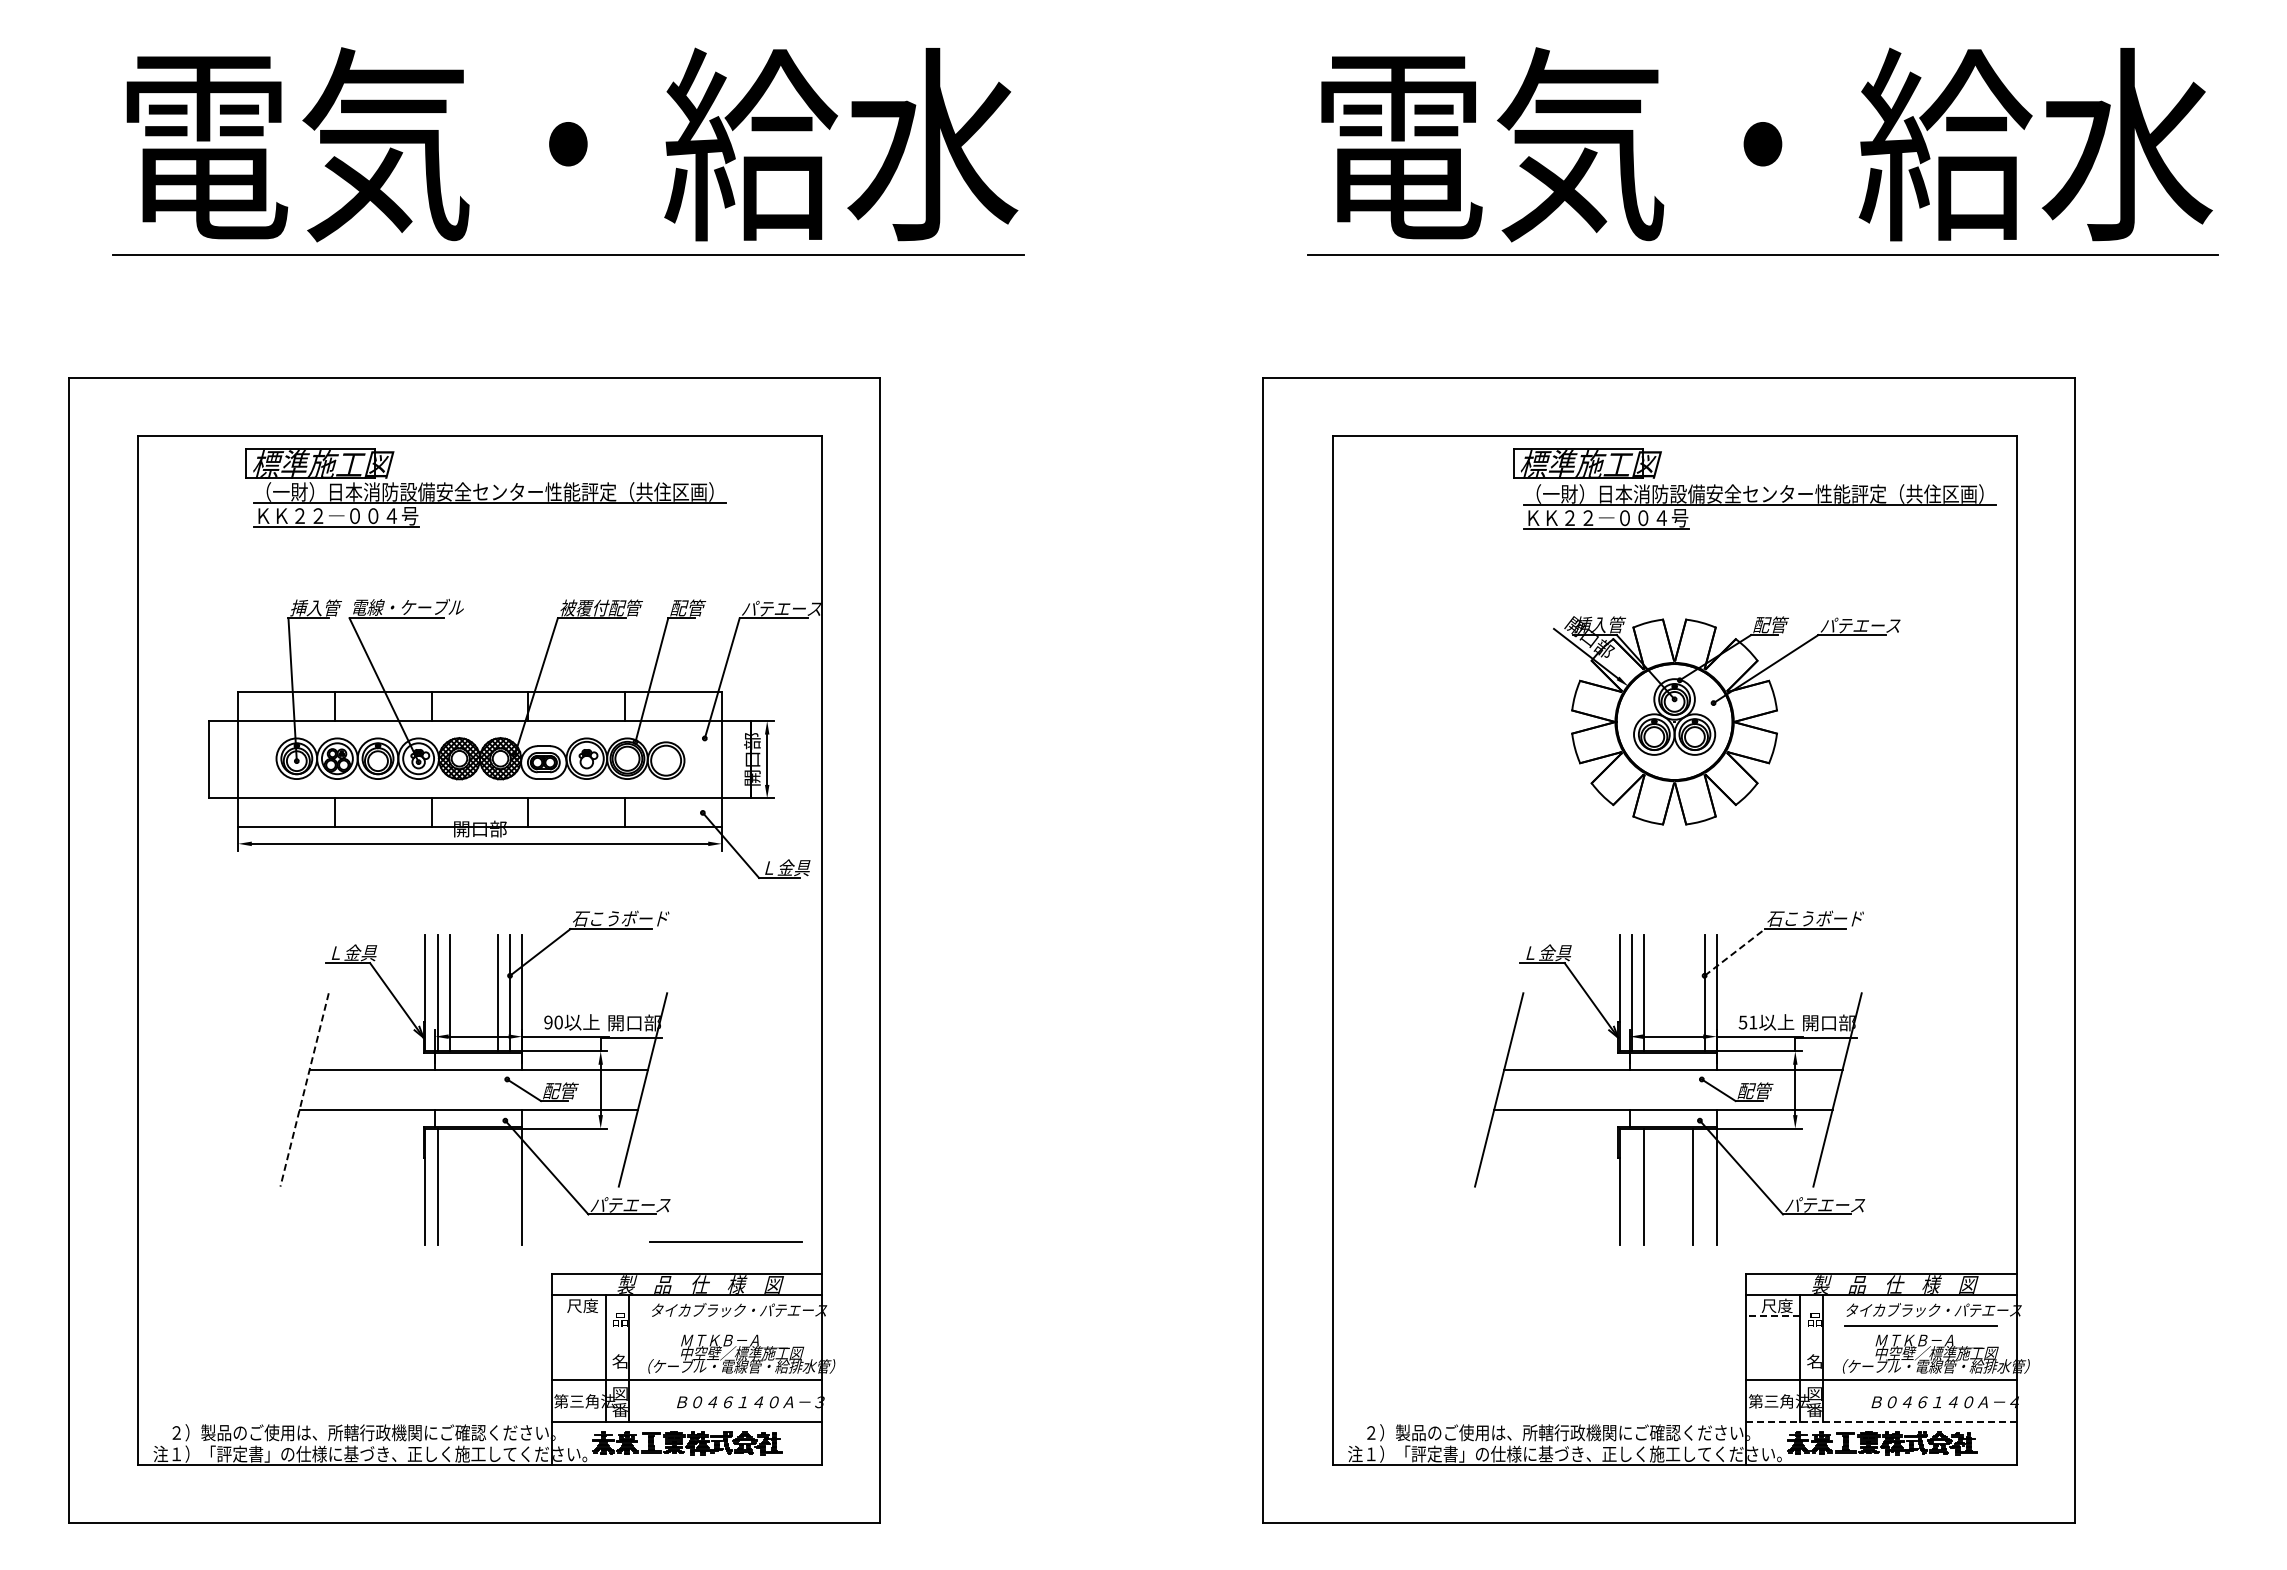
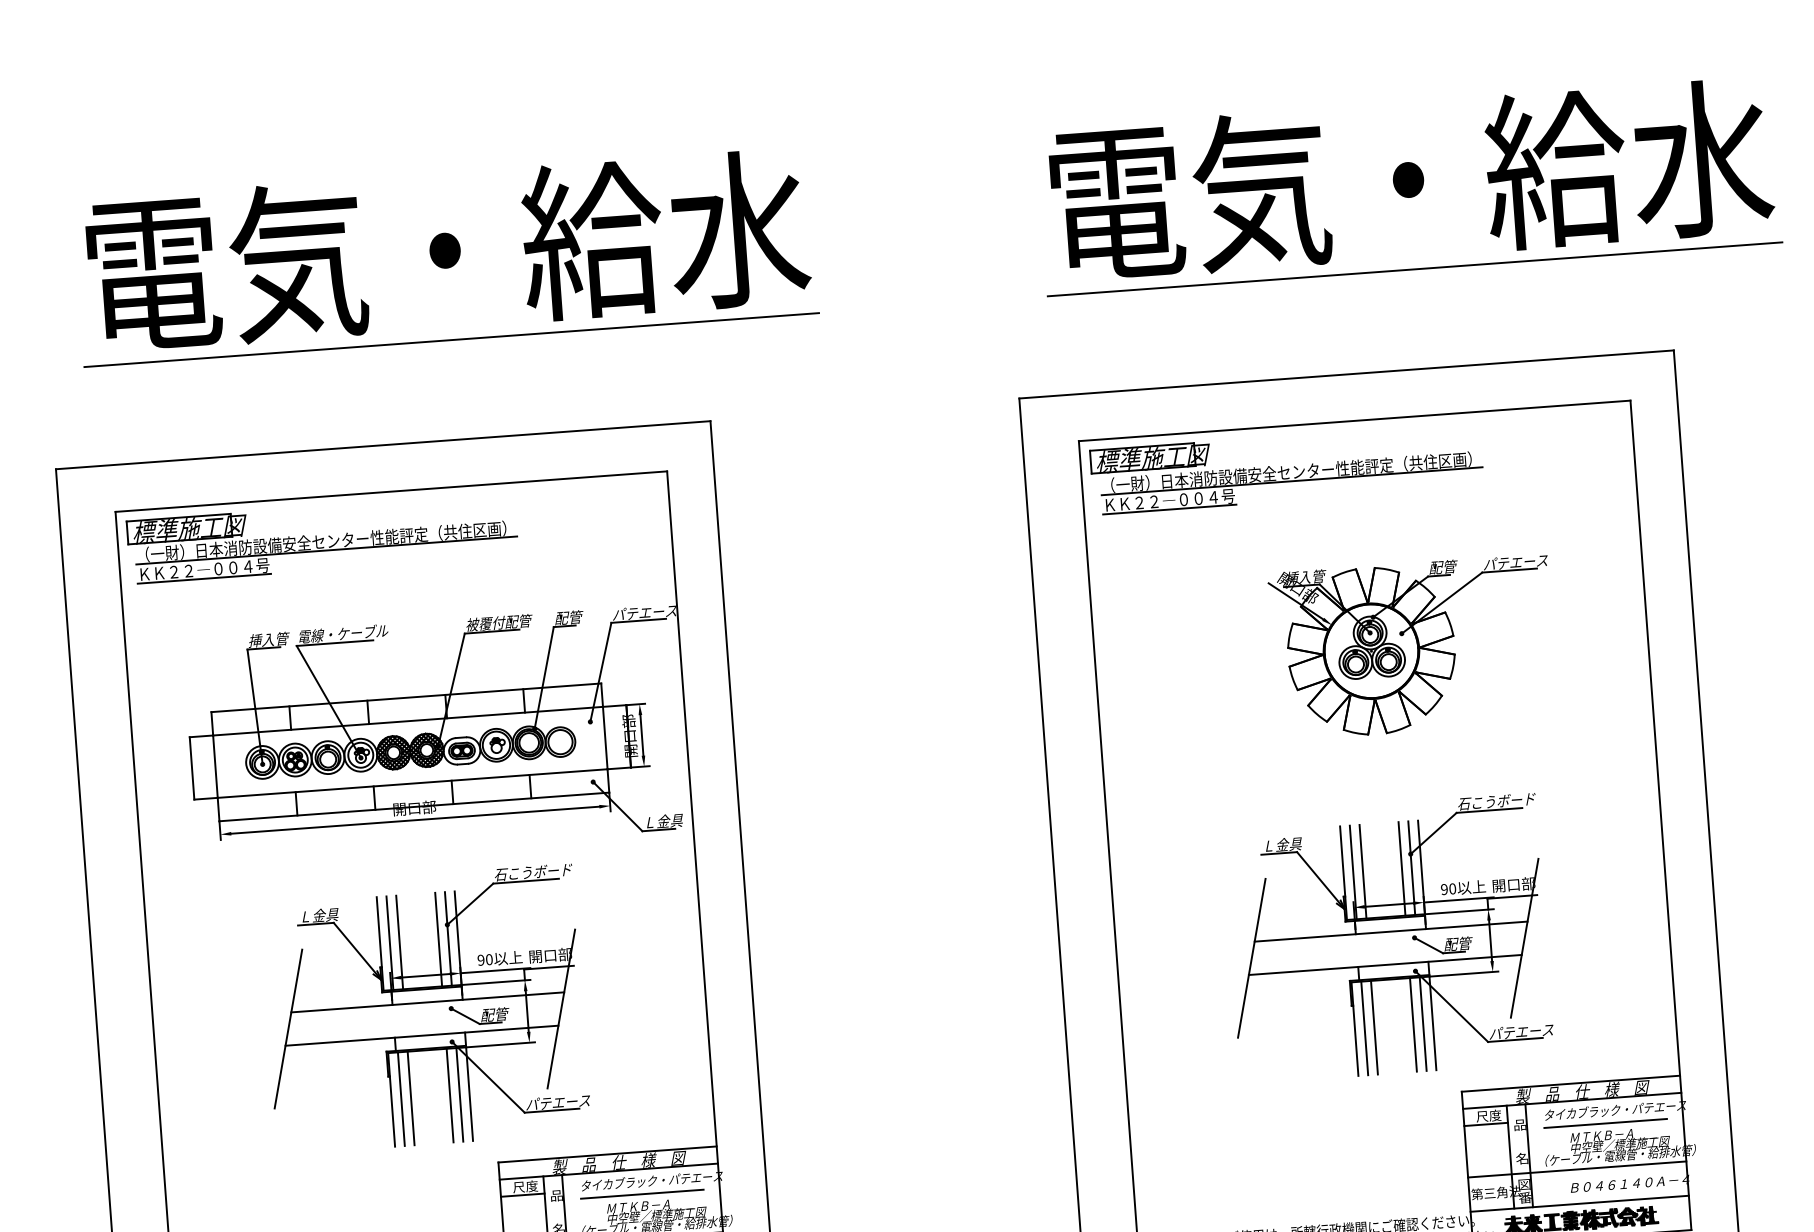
part: (485, 487) -> (322, 538), moved
part: (1754, 488) -> (1286, 468), moved
line: (1735, 952) -> (1434, 833), dashed -> solid
line: (1692, 993) -> (1401, 869), added
text: (1747, 1022) -> (1448, 889), 51 -> 90
line: (304, 1089) -> (288, 1028), dashed -> solid
line: (449, 1186) -> (411, 1098), added
line: (497, 1186) -> (449, 1095), added
line: (510, 1186) -> (460, 1094), added
line: (1632, 1186) -> (1365, 1028), added
line: (1704, 1186) -> (1423, 1024), added
line: (725, 1241) -> (641, 1194), moved
line: (578, 1316) -> (522, 1195), added
line: (1772, 1316) -> (1485, 1124), dashed -> solid
line: (1880, 1422) -> (1578, 1203), dashed -> solid

